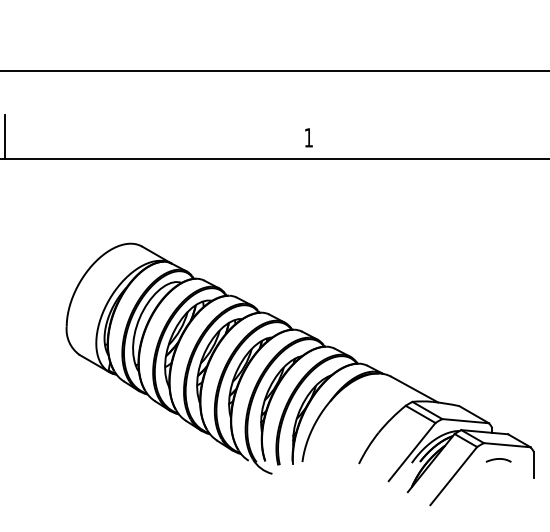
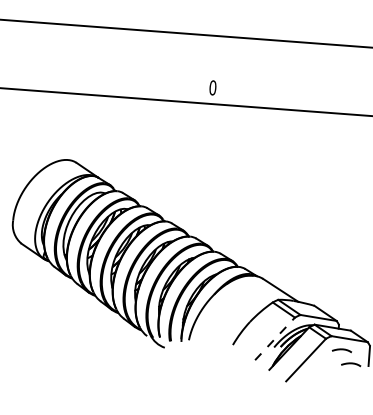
text: (308, 137) -> (212, 87), 1 -> 0
line: (412, 451) -> (275, 338), solid -> dashed
curve: (511, 476) -> (351, 363), added

